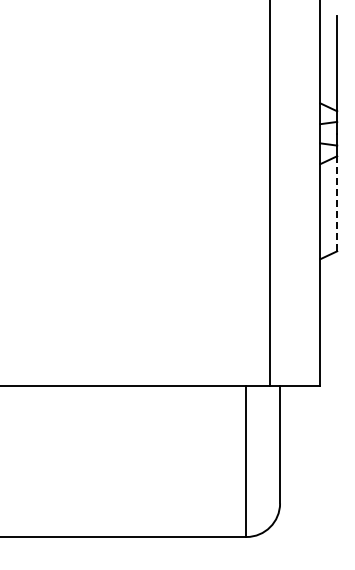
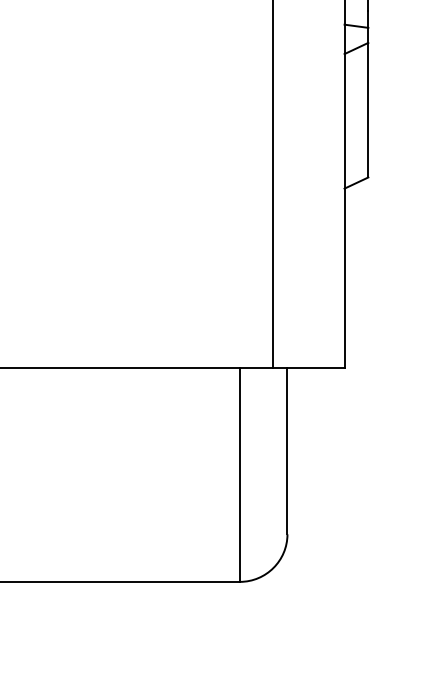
line: (337, 203) -> (368, 109), dashed -> solid

